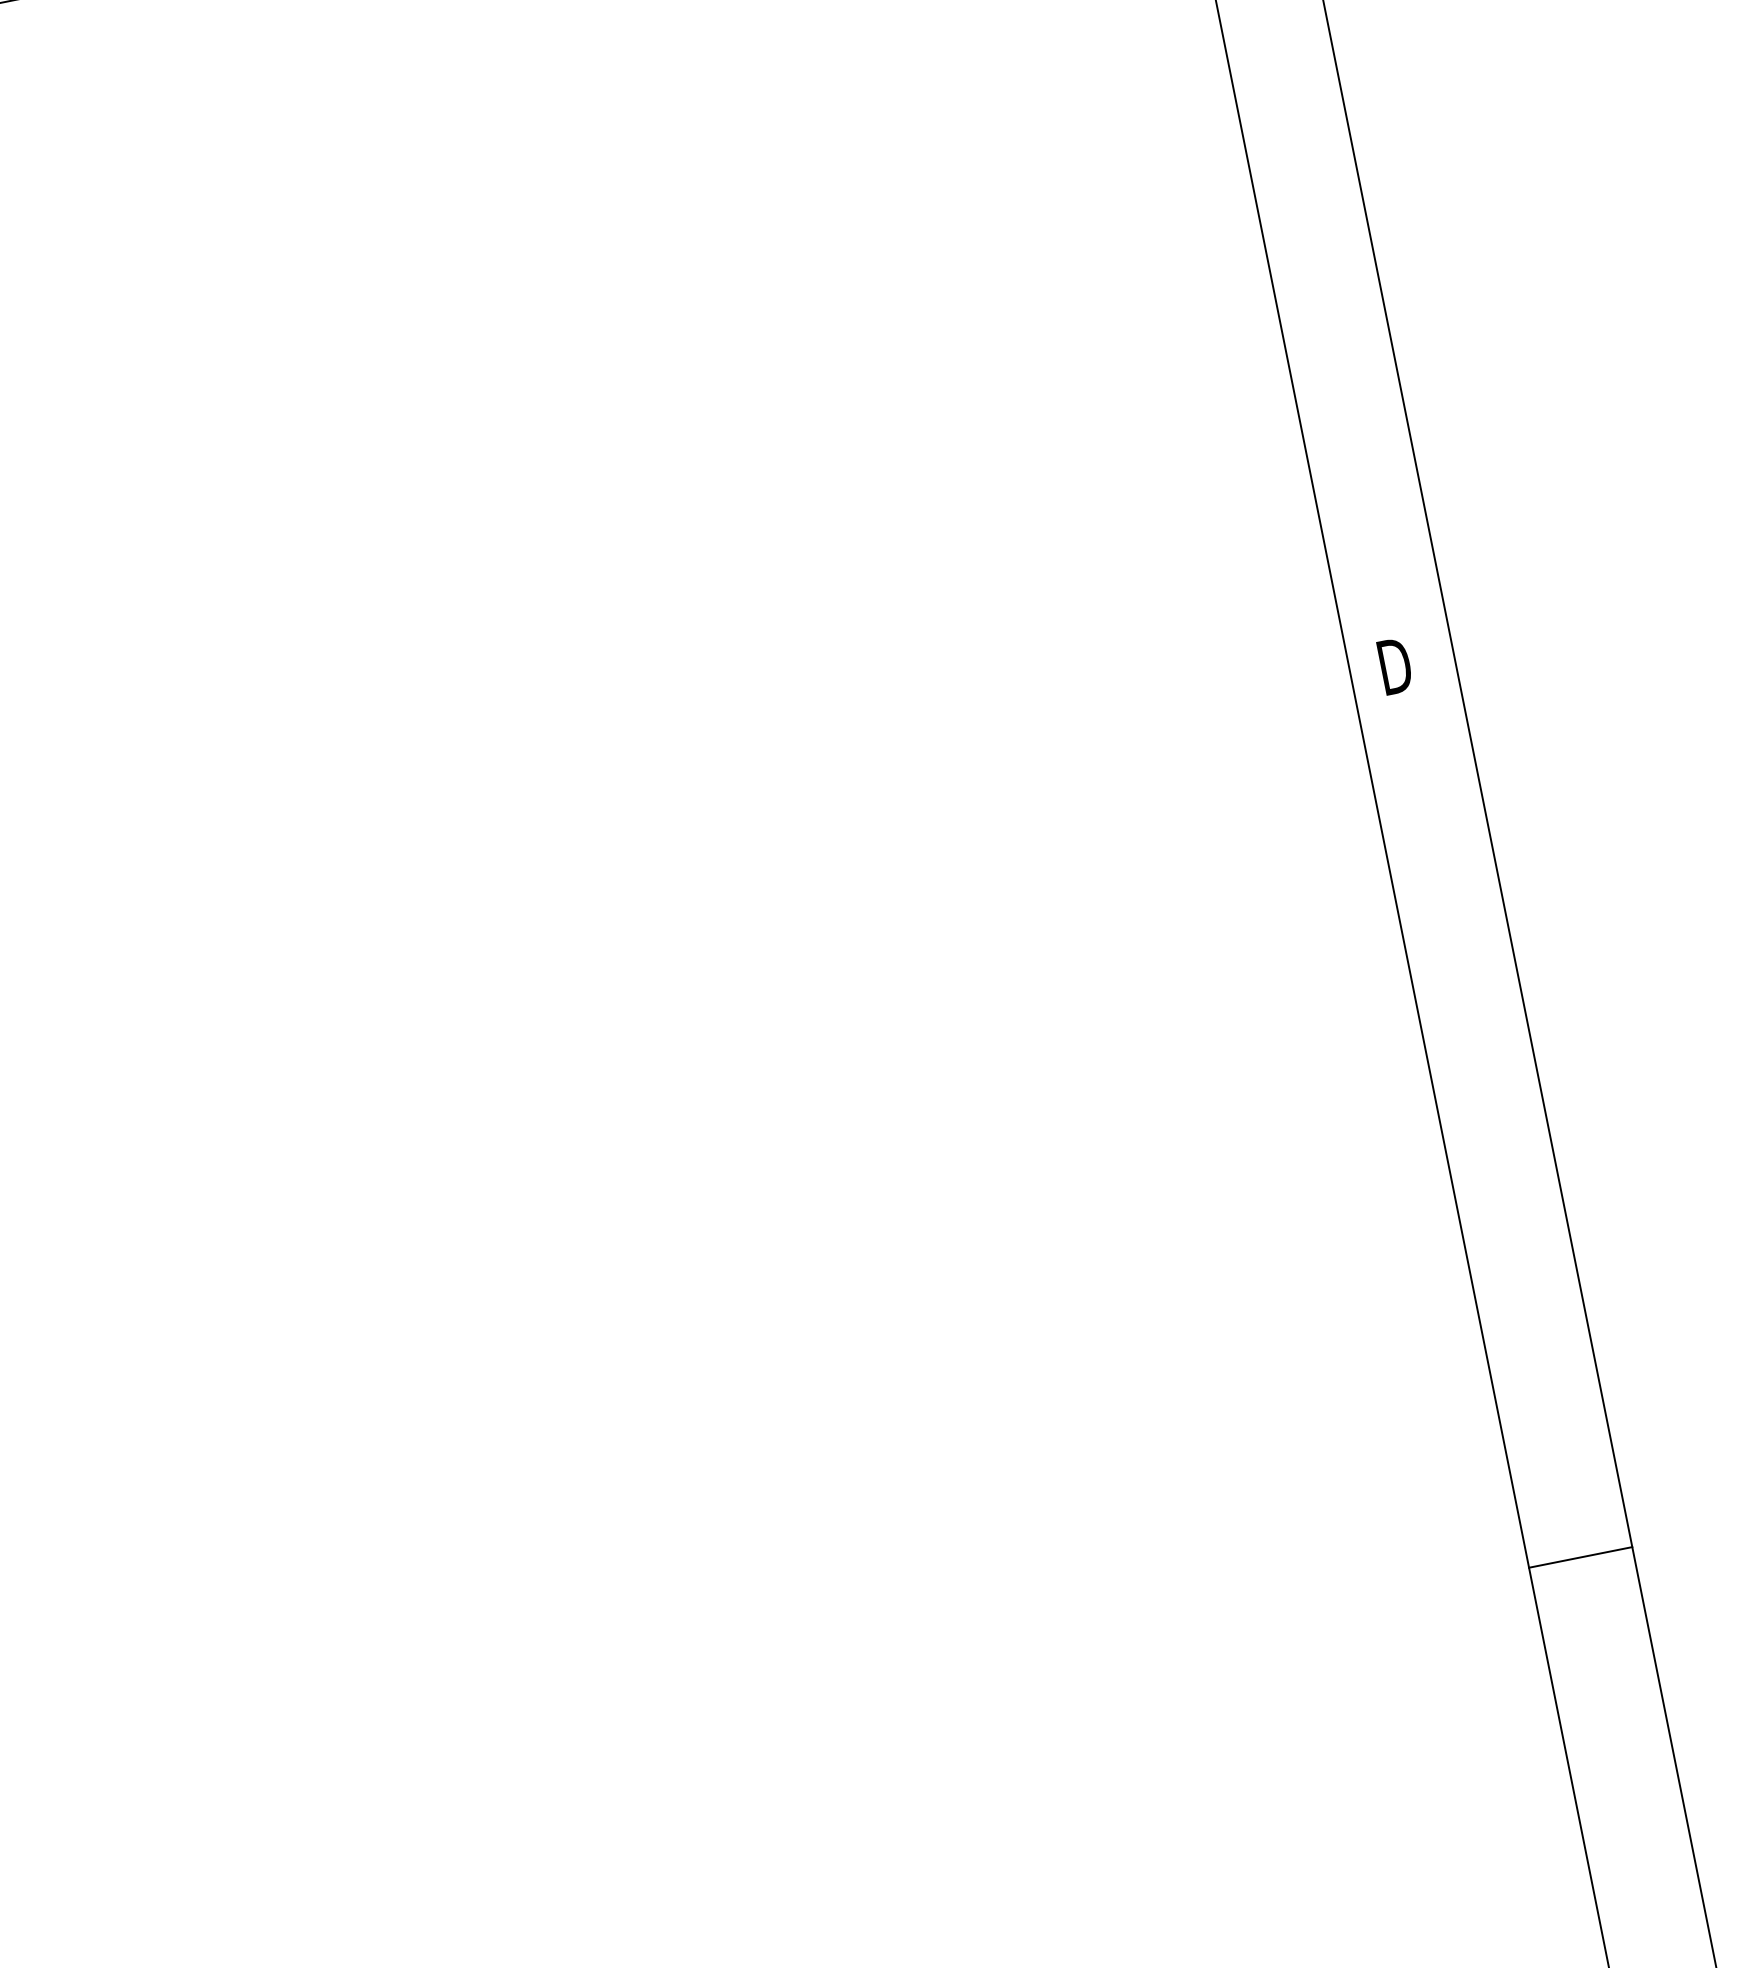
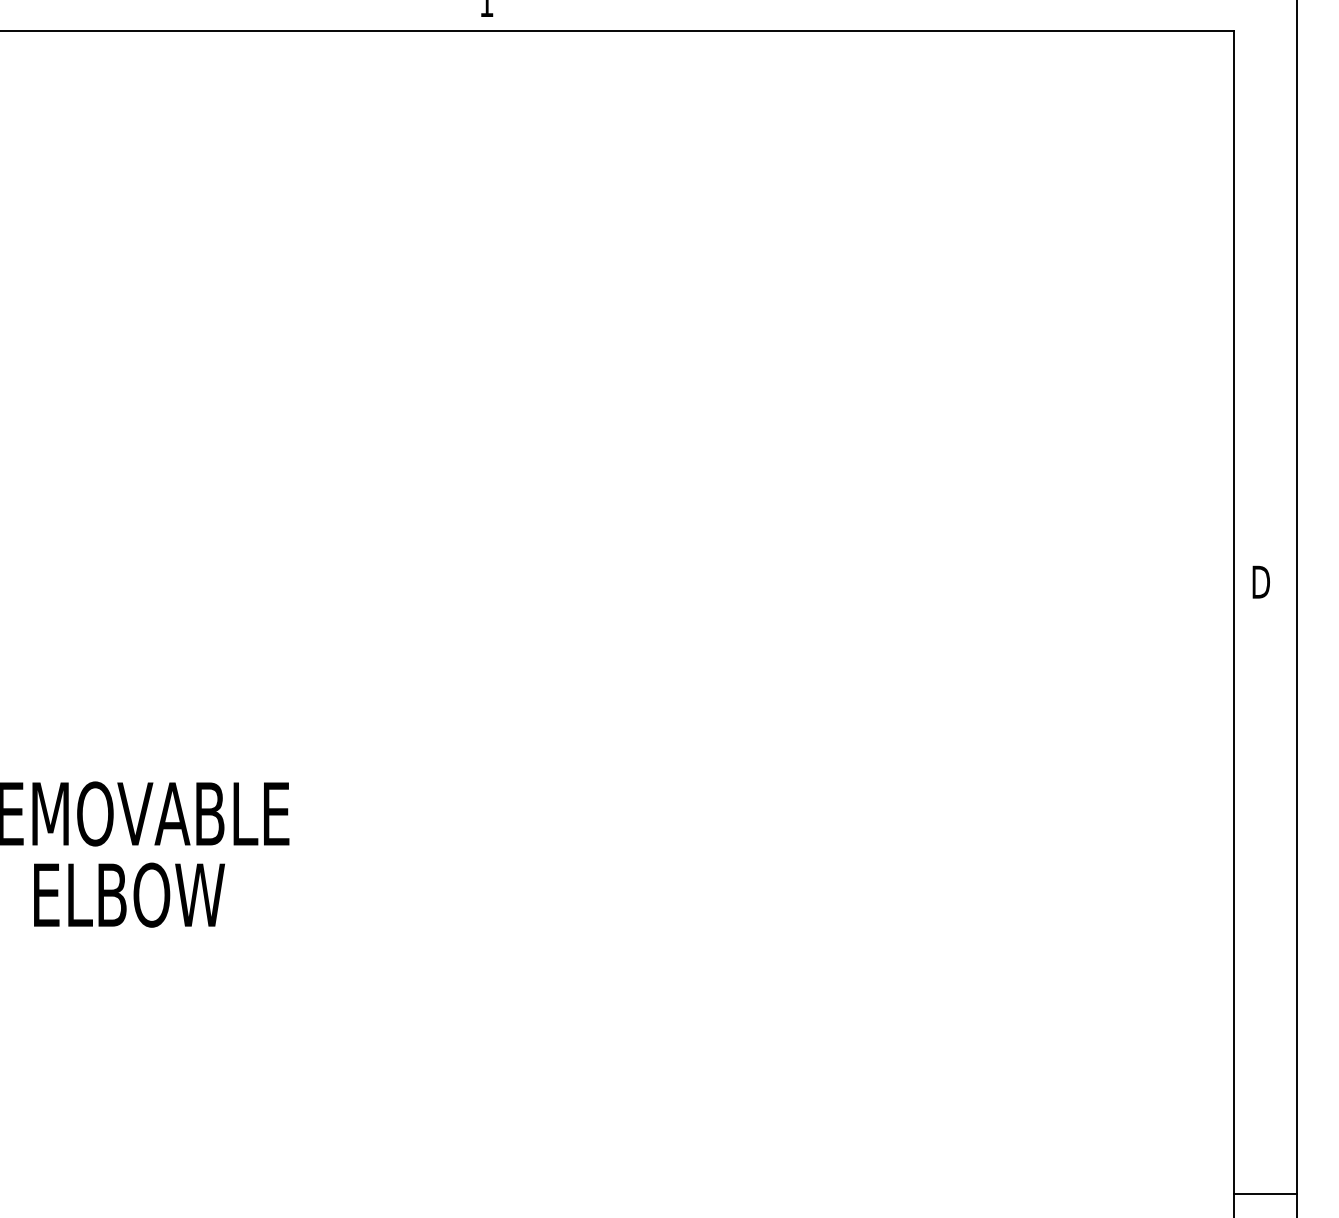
line: (1580, 1556) -> (1265, 1193), moved

